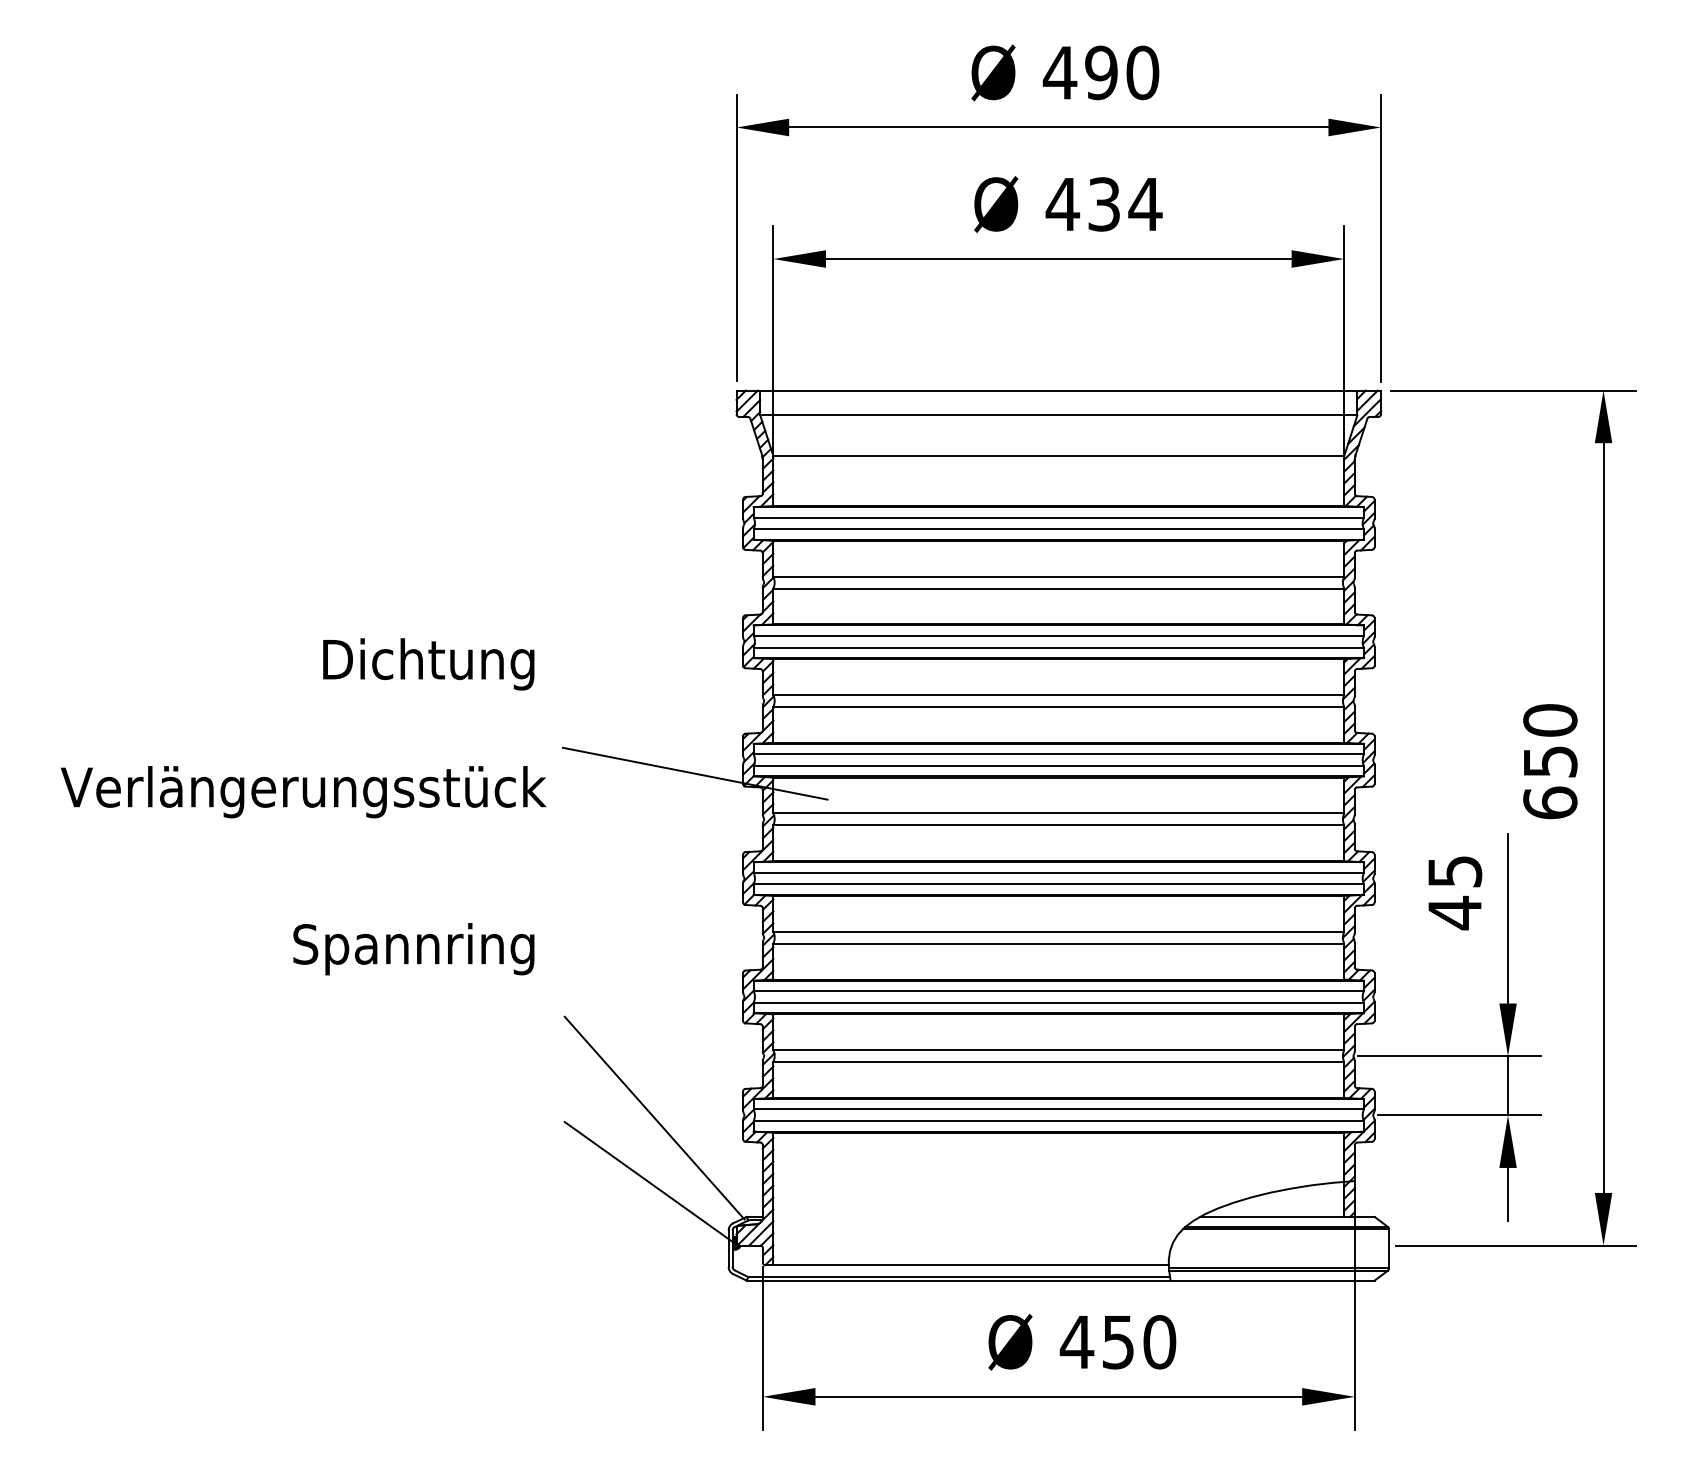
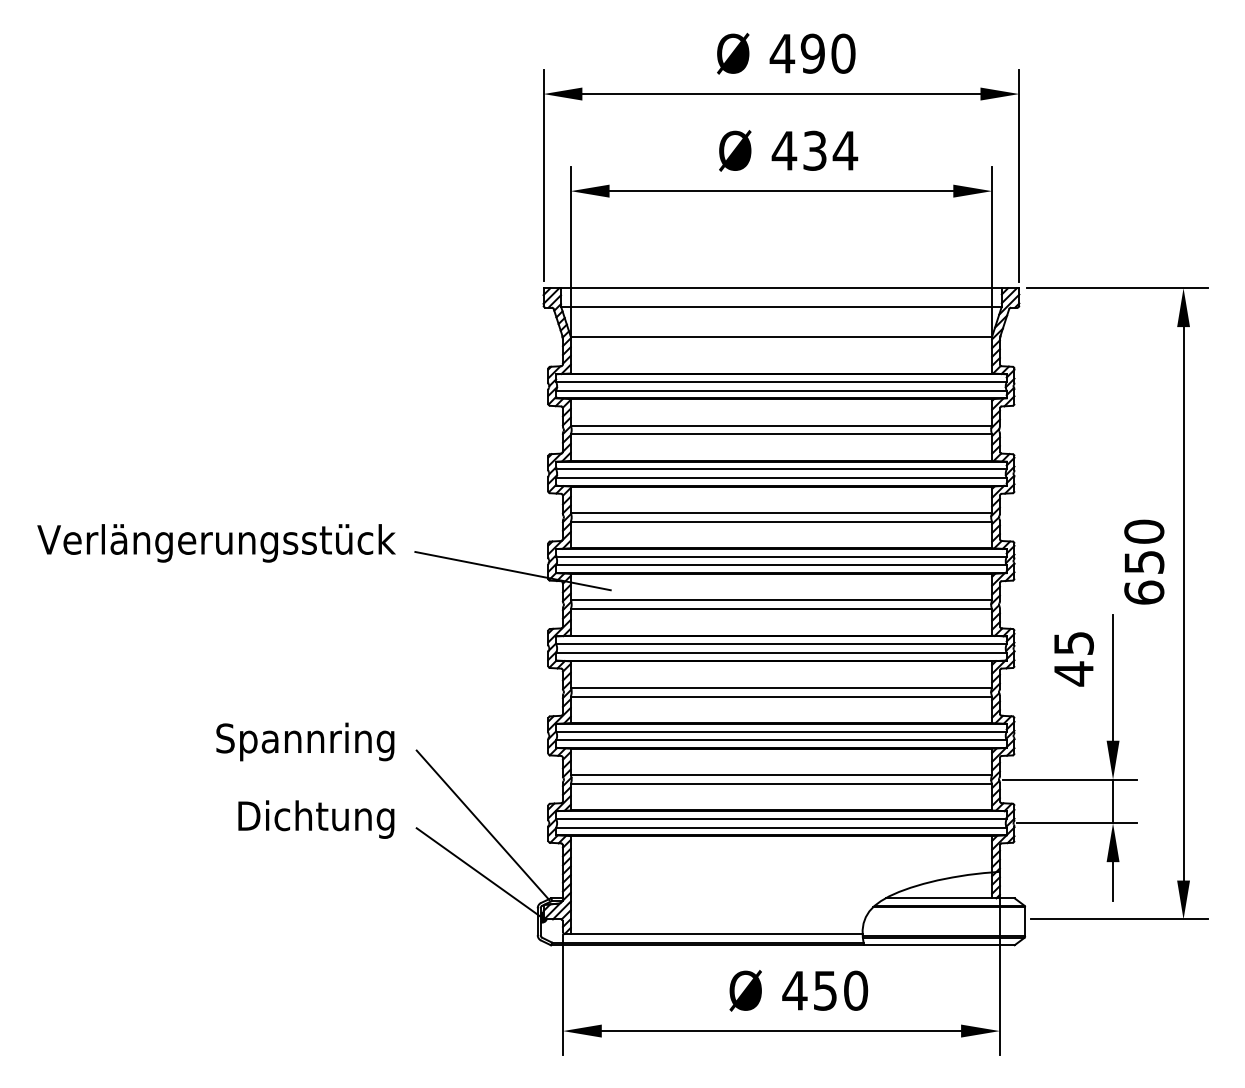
text: (428, 664) -> (316, 819), moved
text: (303, 792) -> (216, 543), moved
text: (413, 949) -> (305, 742), moved

